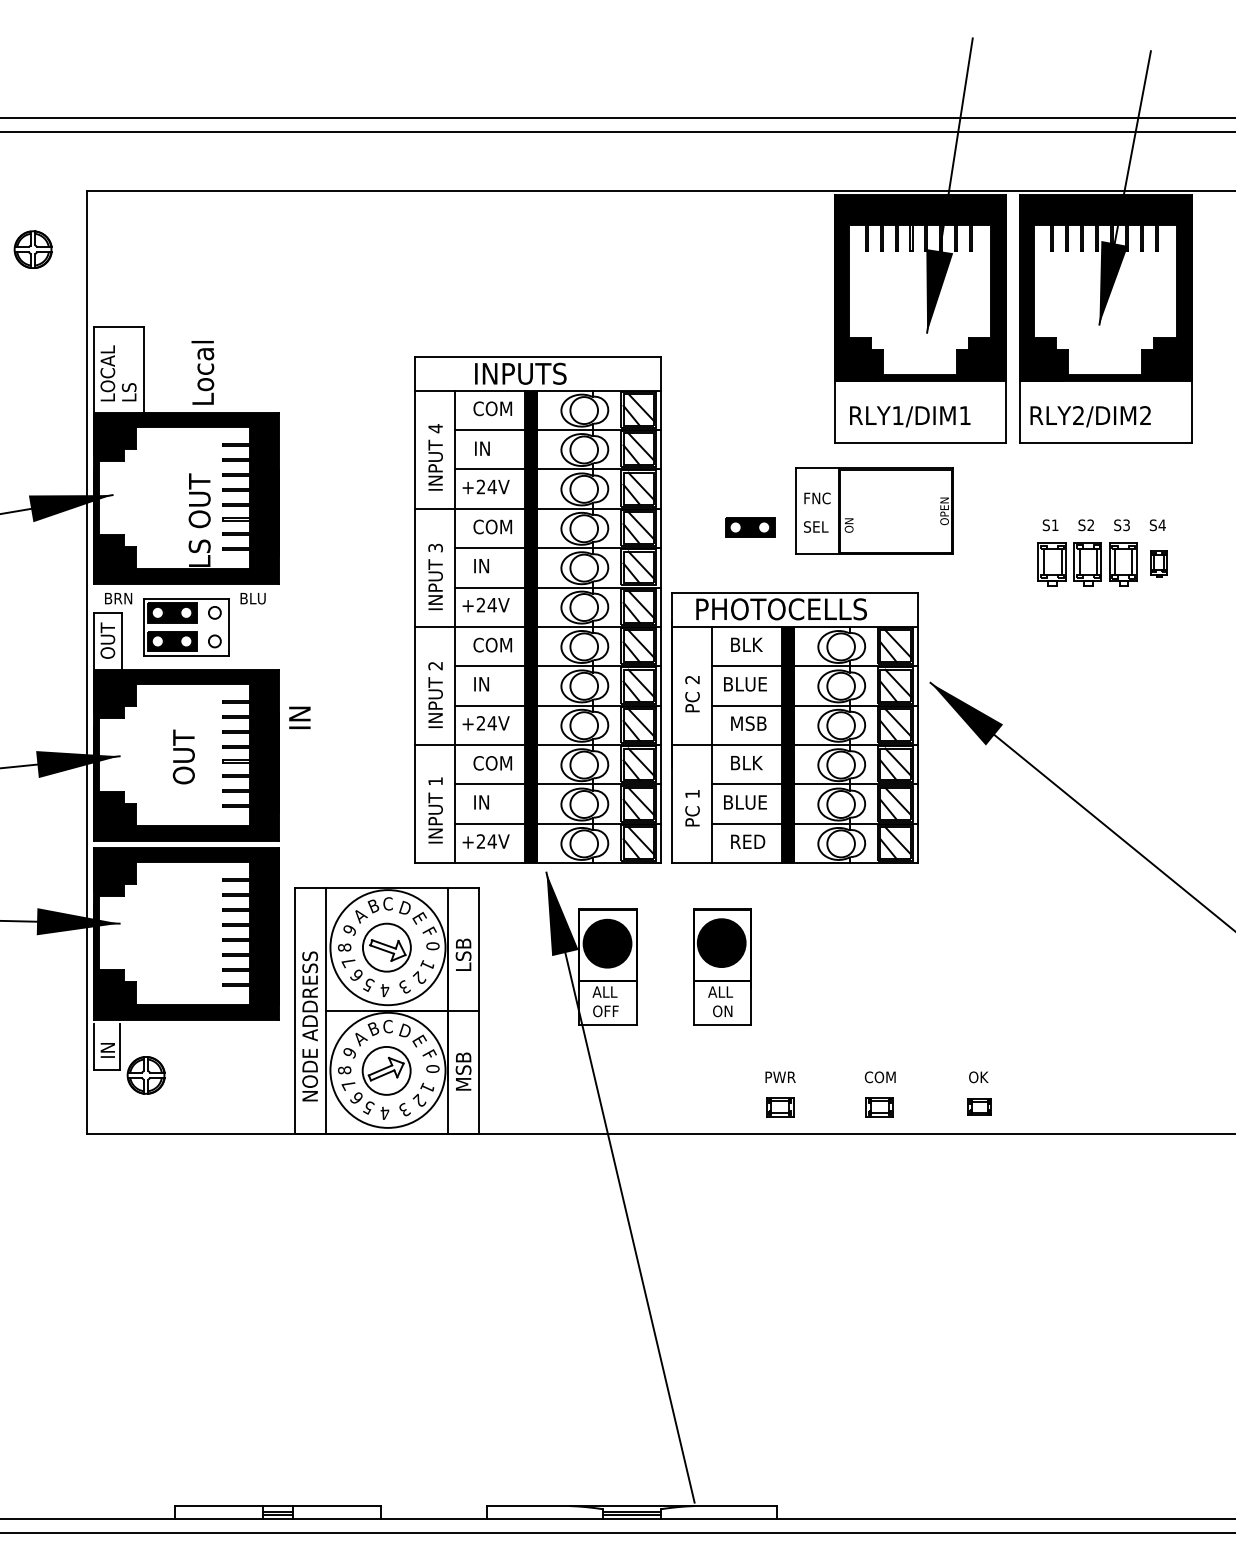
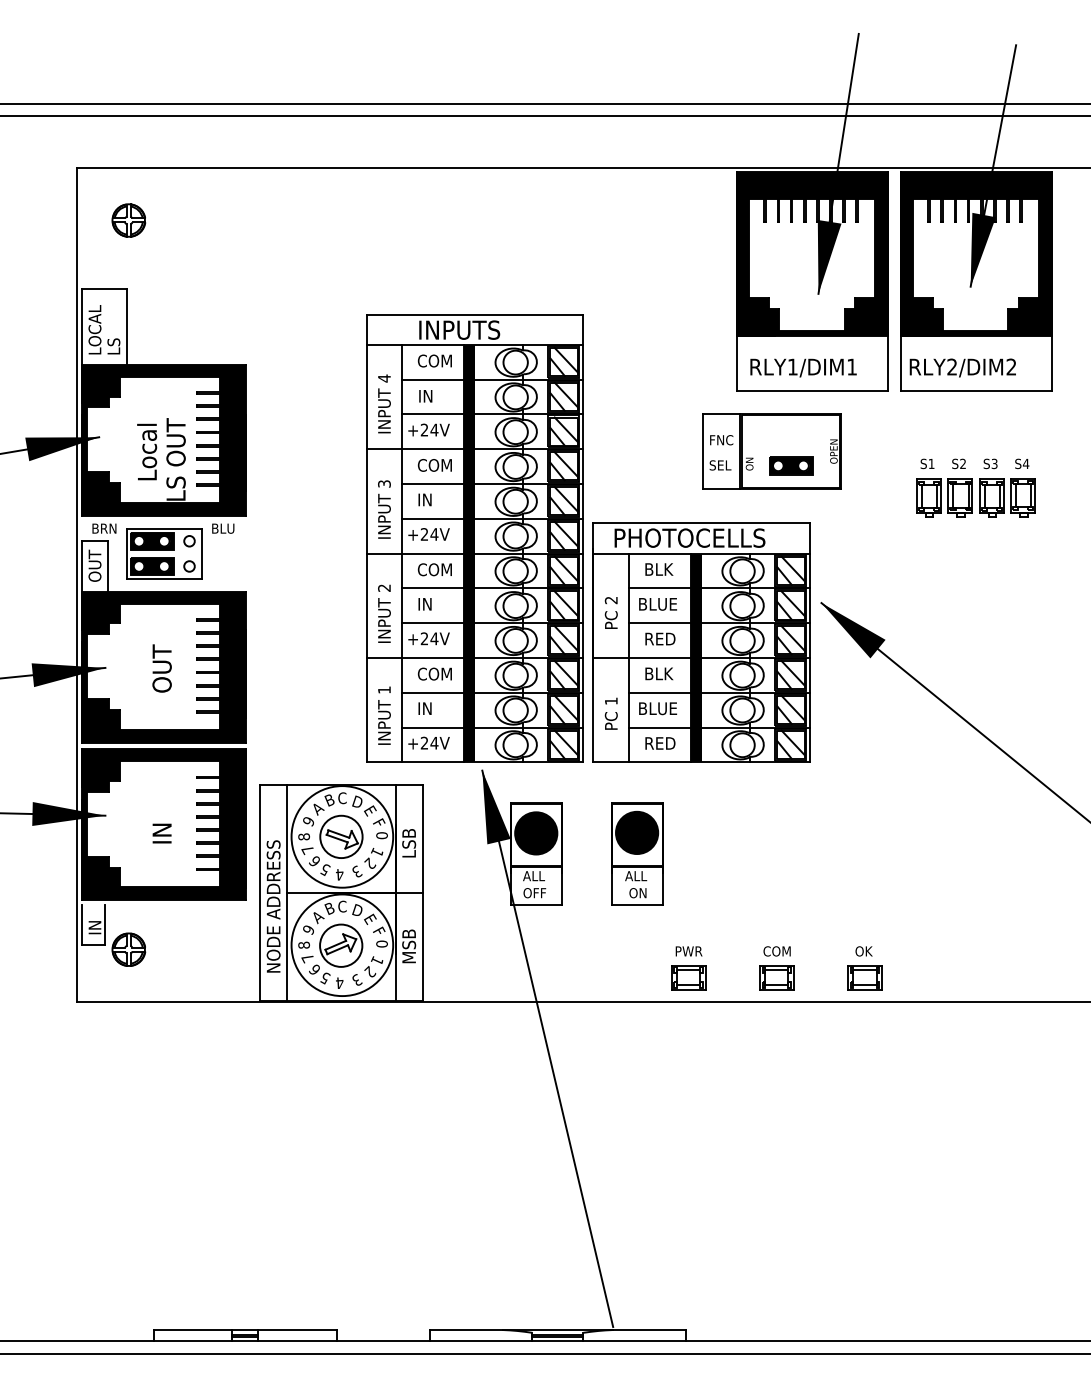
part: (32, 249) -> (128, 220), moved
text: (202, 372) -> (146, 451), moved
part: (750, 527) -> (791, 465), moved
part: (1159, 564) -> (1023, 498), size x1.67
text: (299, 717) -> (161, 833), moved
text: (749, 723) -> (661, 638), MSB -> RED
part: (779, 1107) -> (688, 978), size x1.43
part: (879, 1107) -> (776, 978), size x1.43
part: (979, 1107) -> (864, 978), size x1.67

